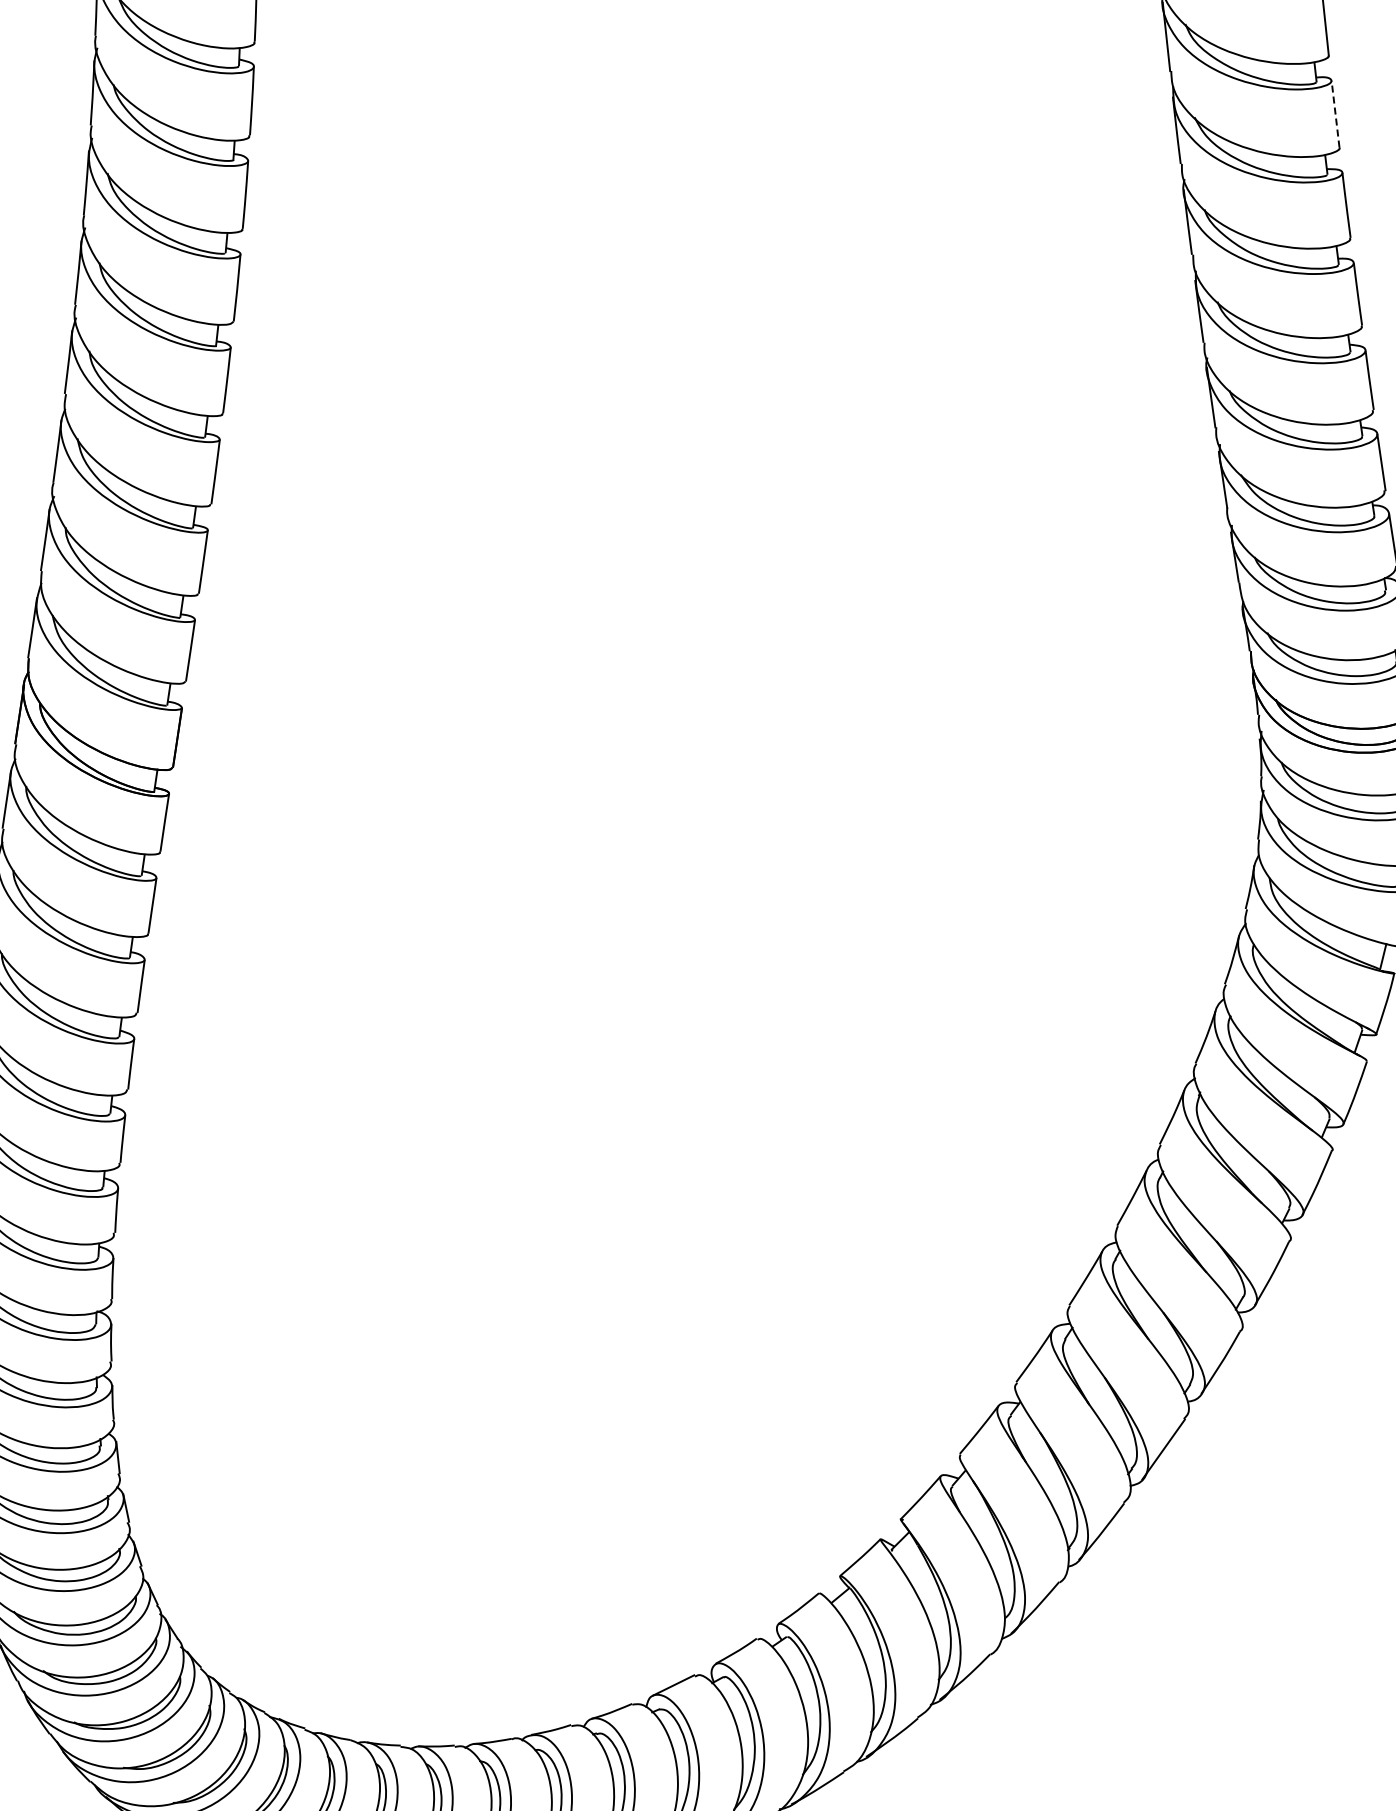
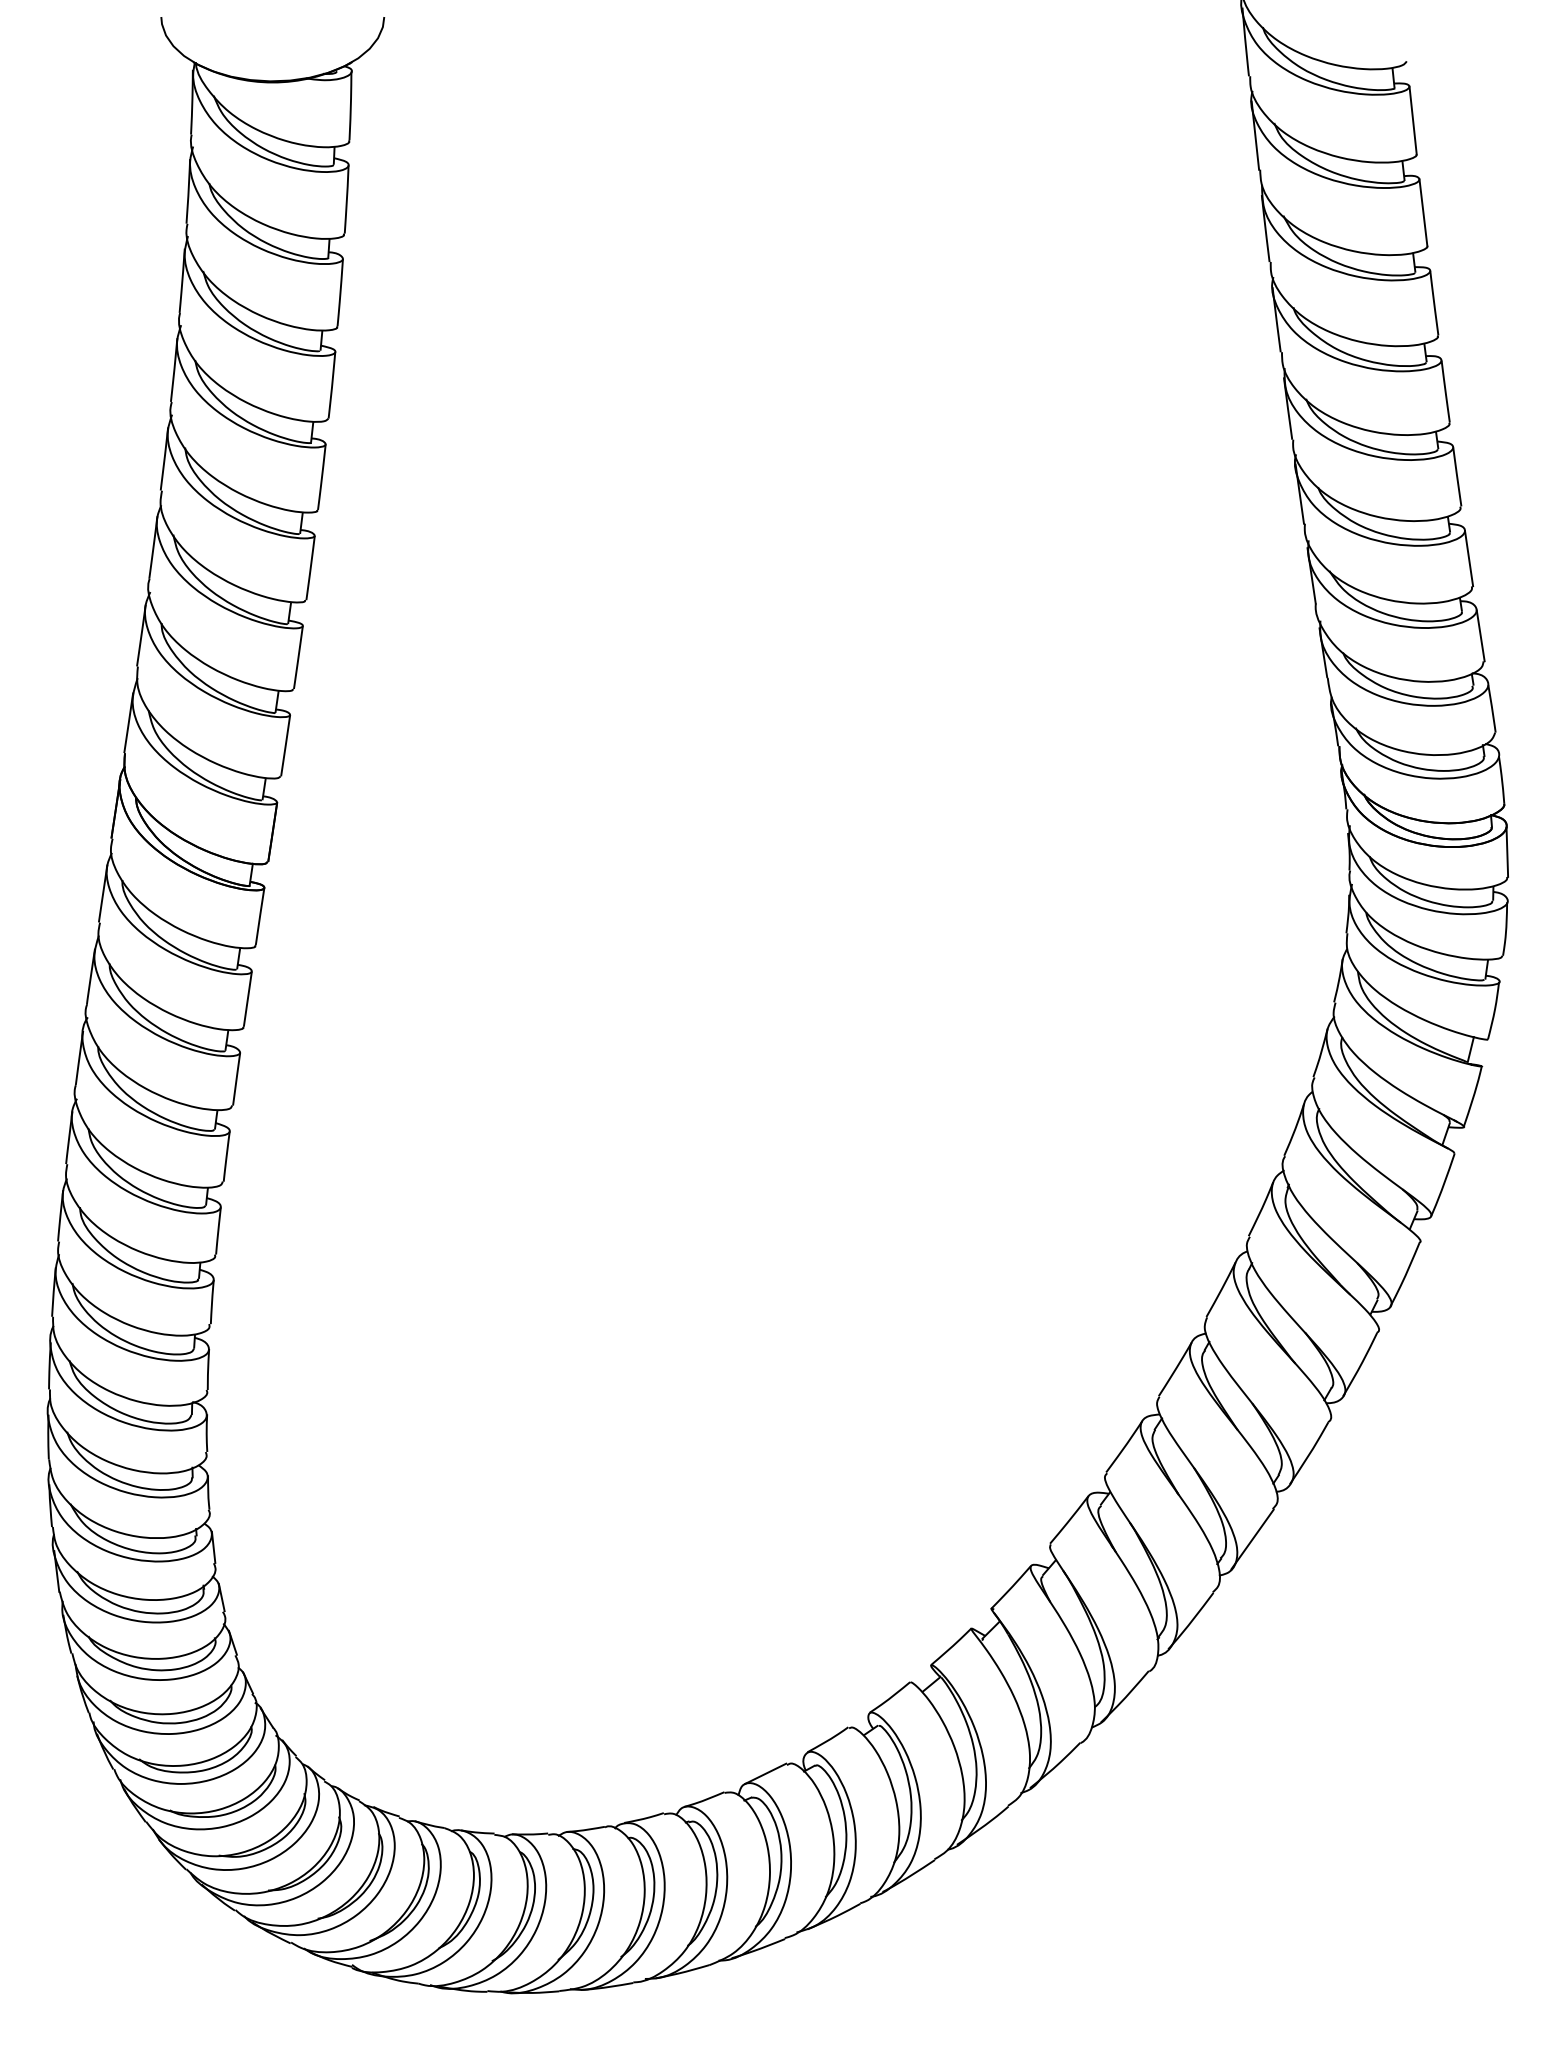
line: (1335, 114) -> (1423, 212), dashed -> solid

